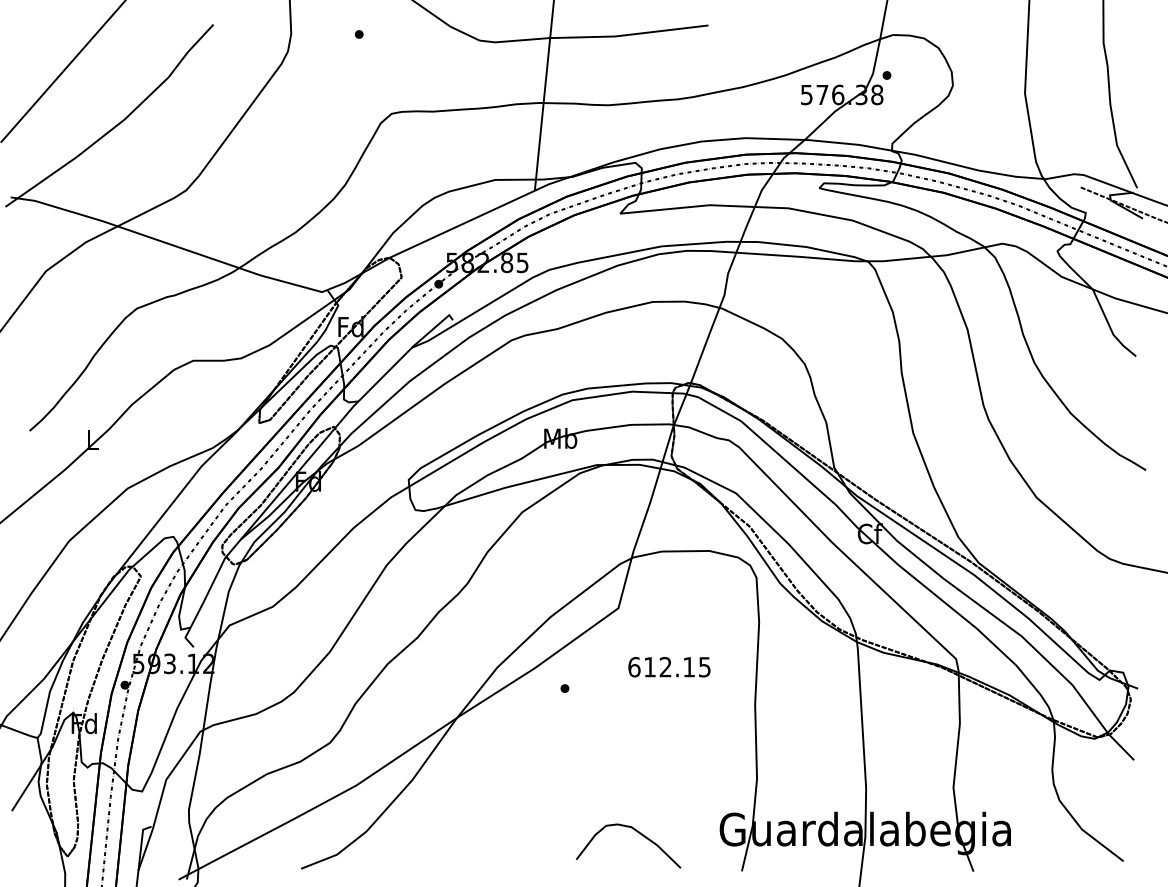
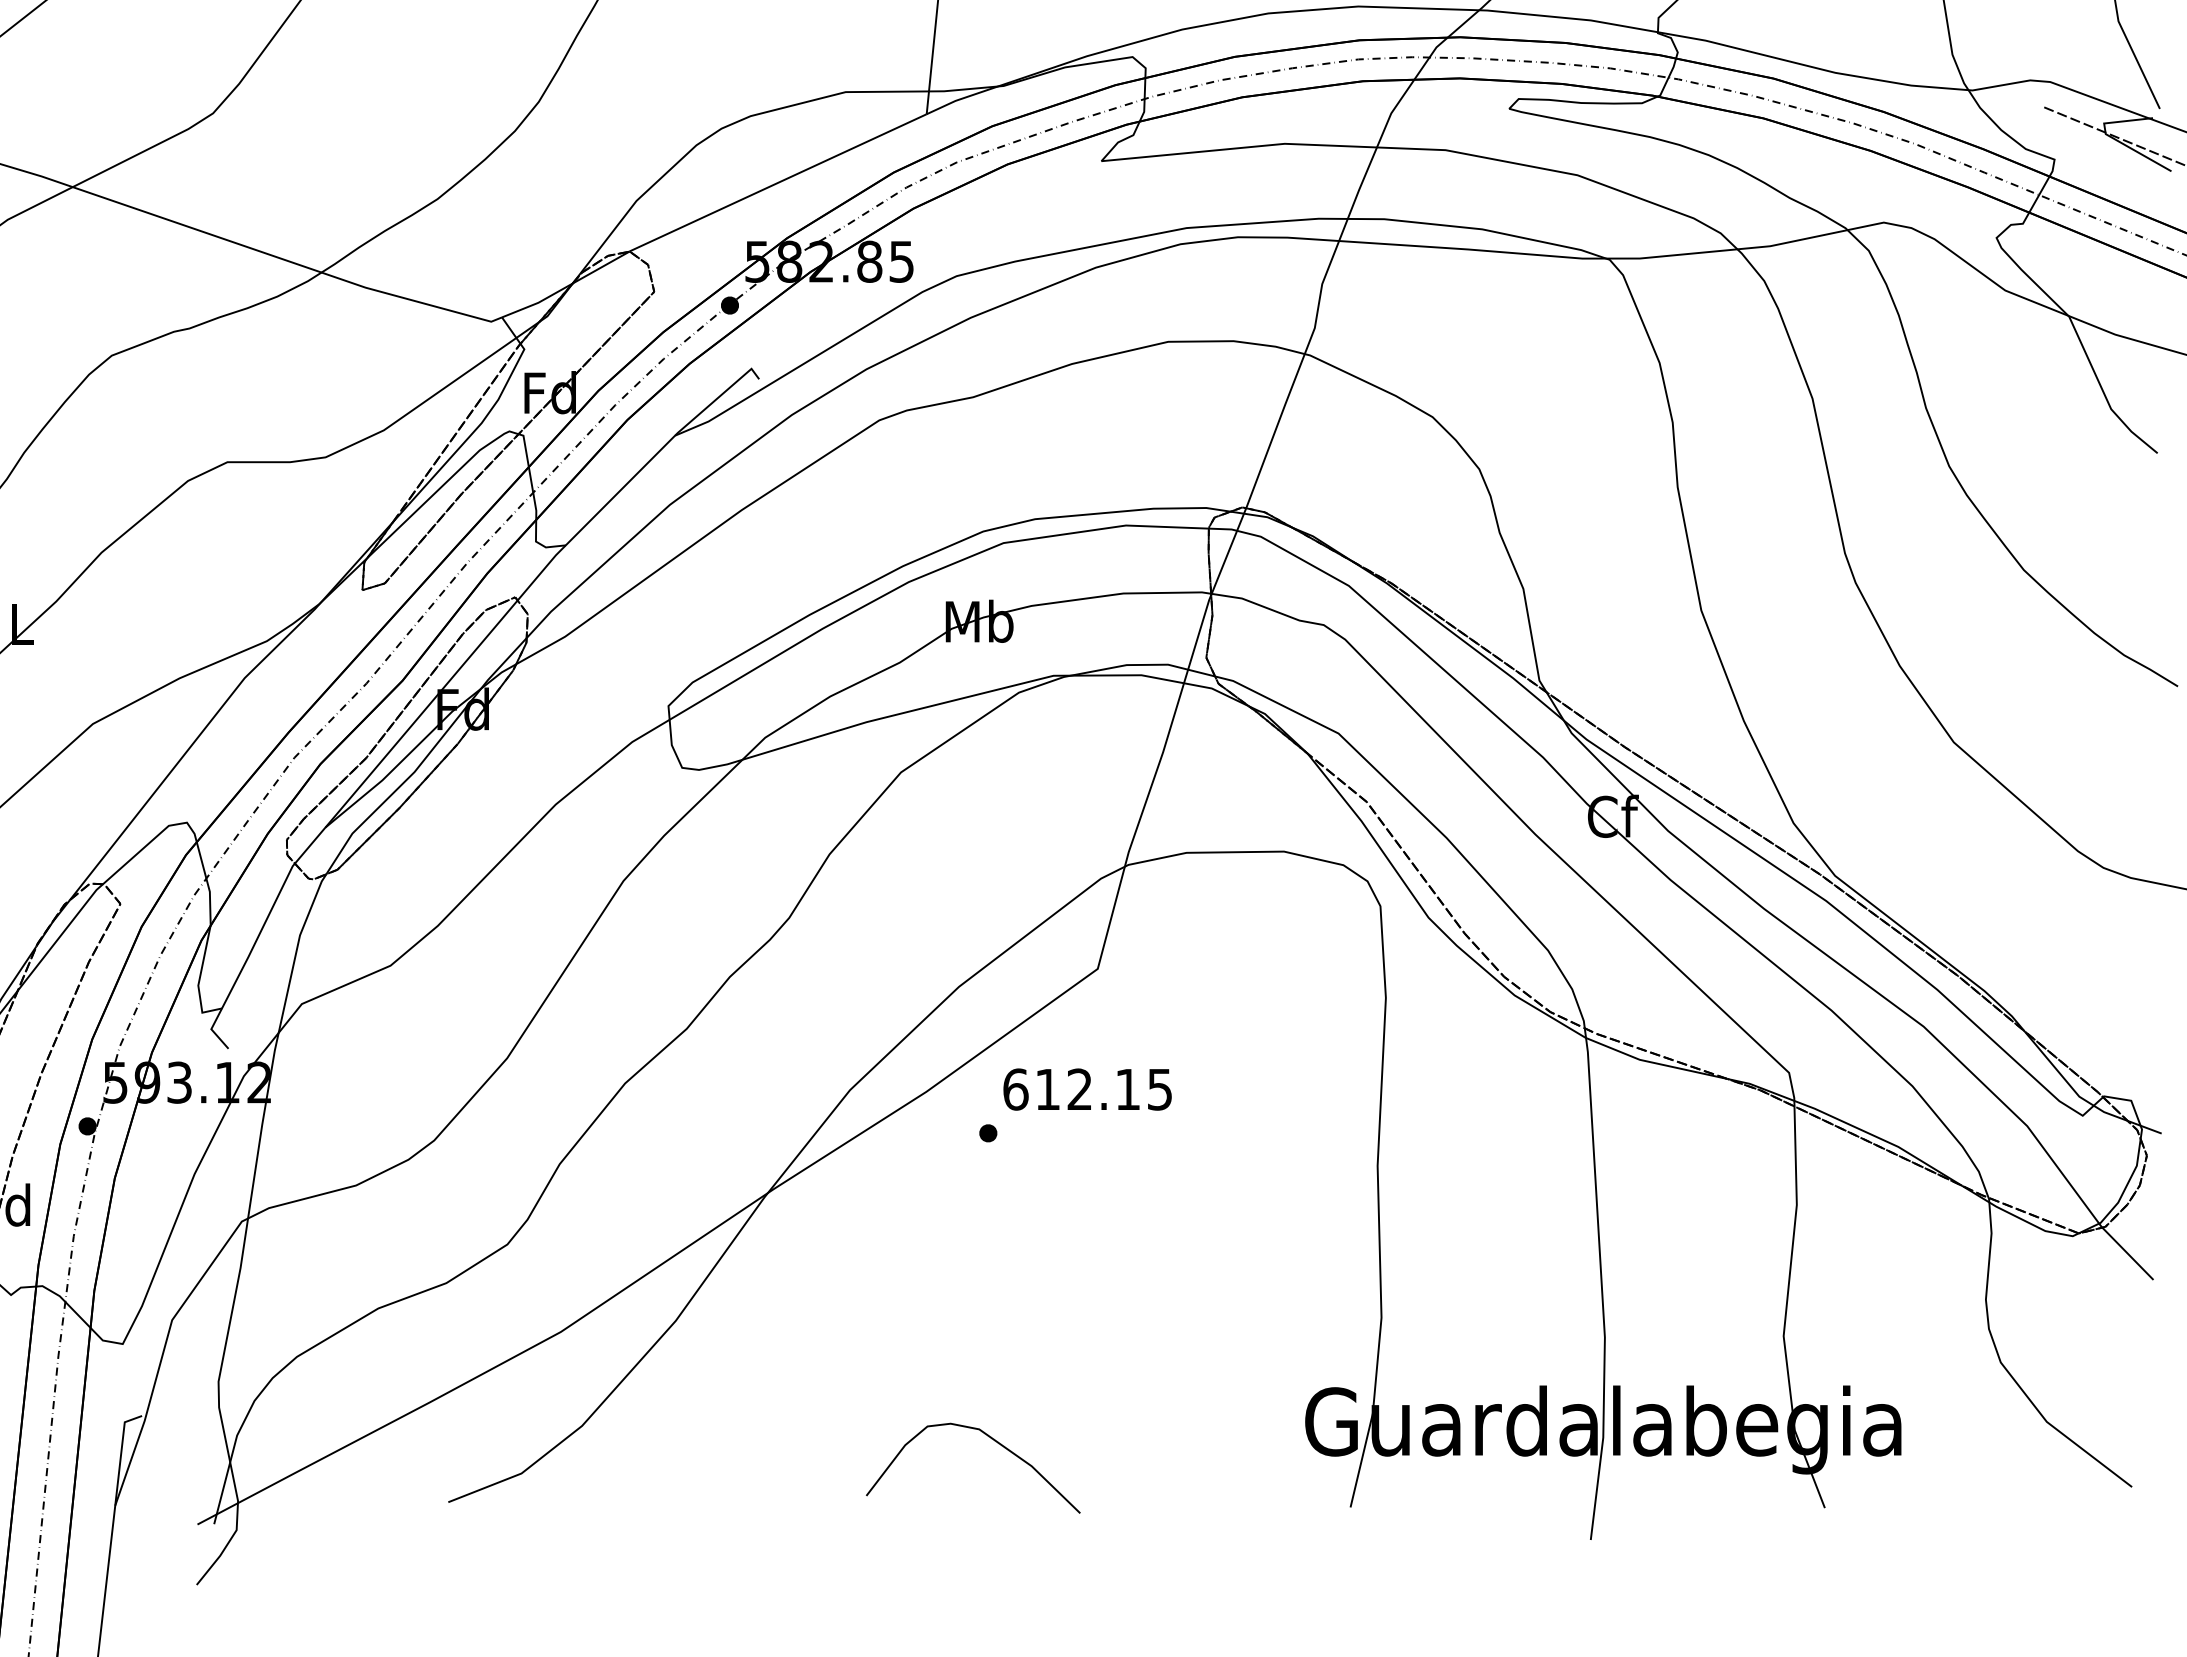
text: (669, 667) -> (1087, 1090), moved
curve: (638, 833) -> (993, 1442), moved

